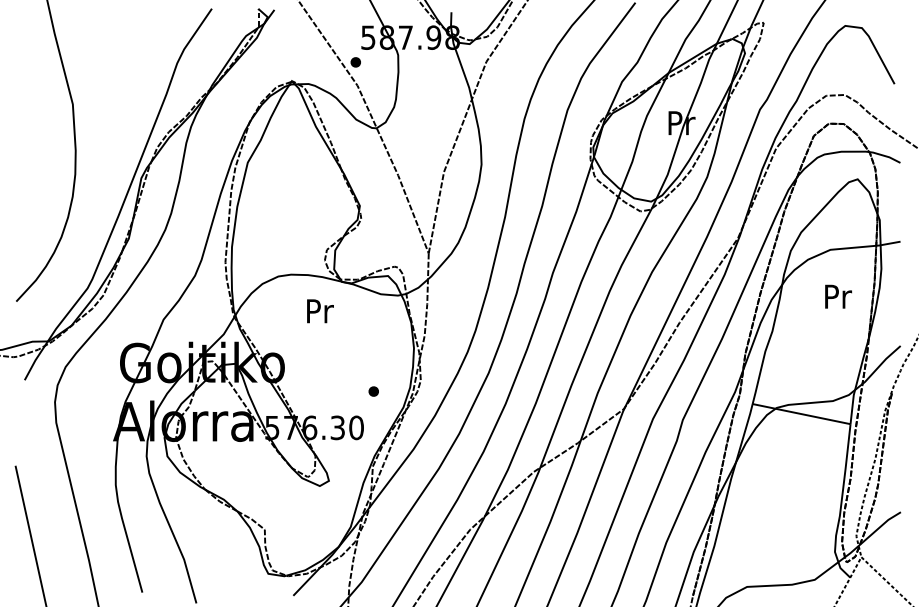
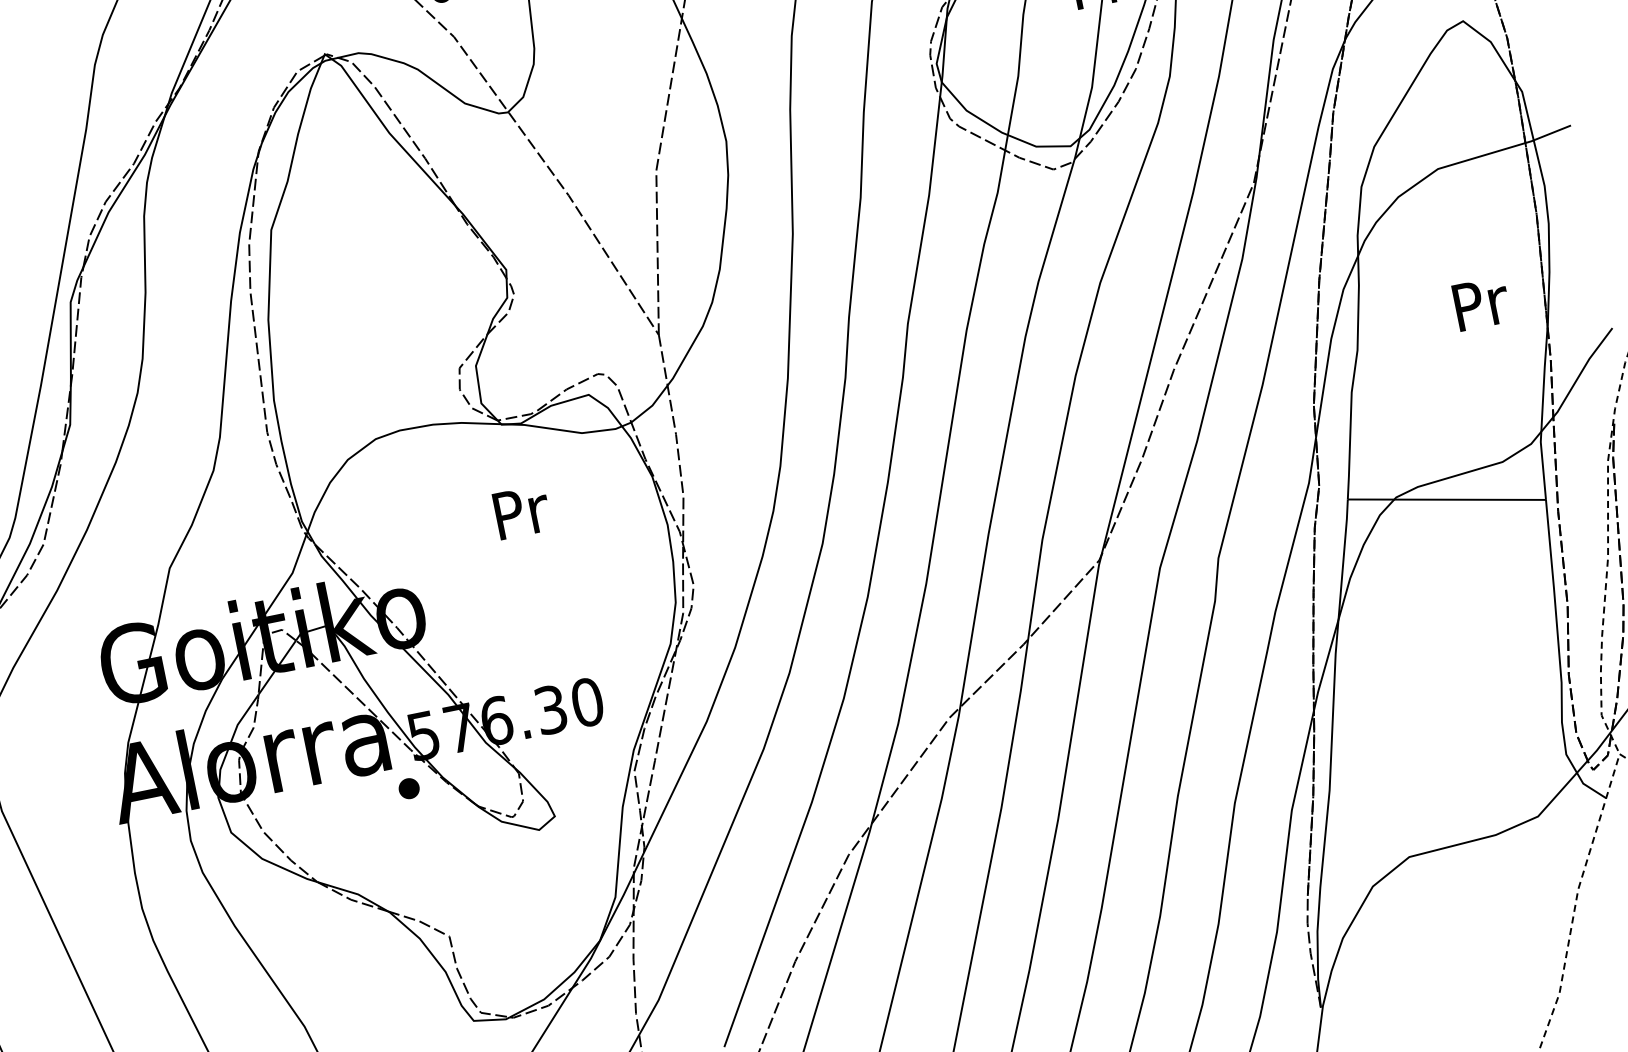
text: (838, 296) -> (1481, 303), moved
text: (320, 311) -> (522, 512), moved
part: (373, 391) -> (408, 788), moved

